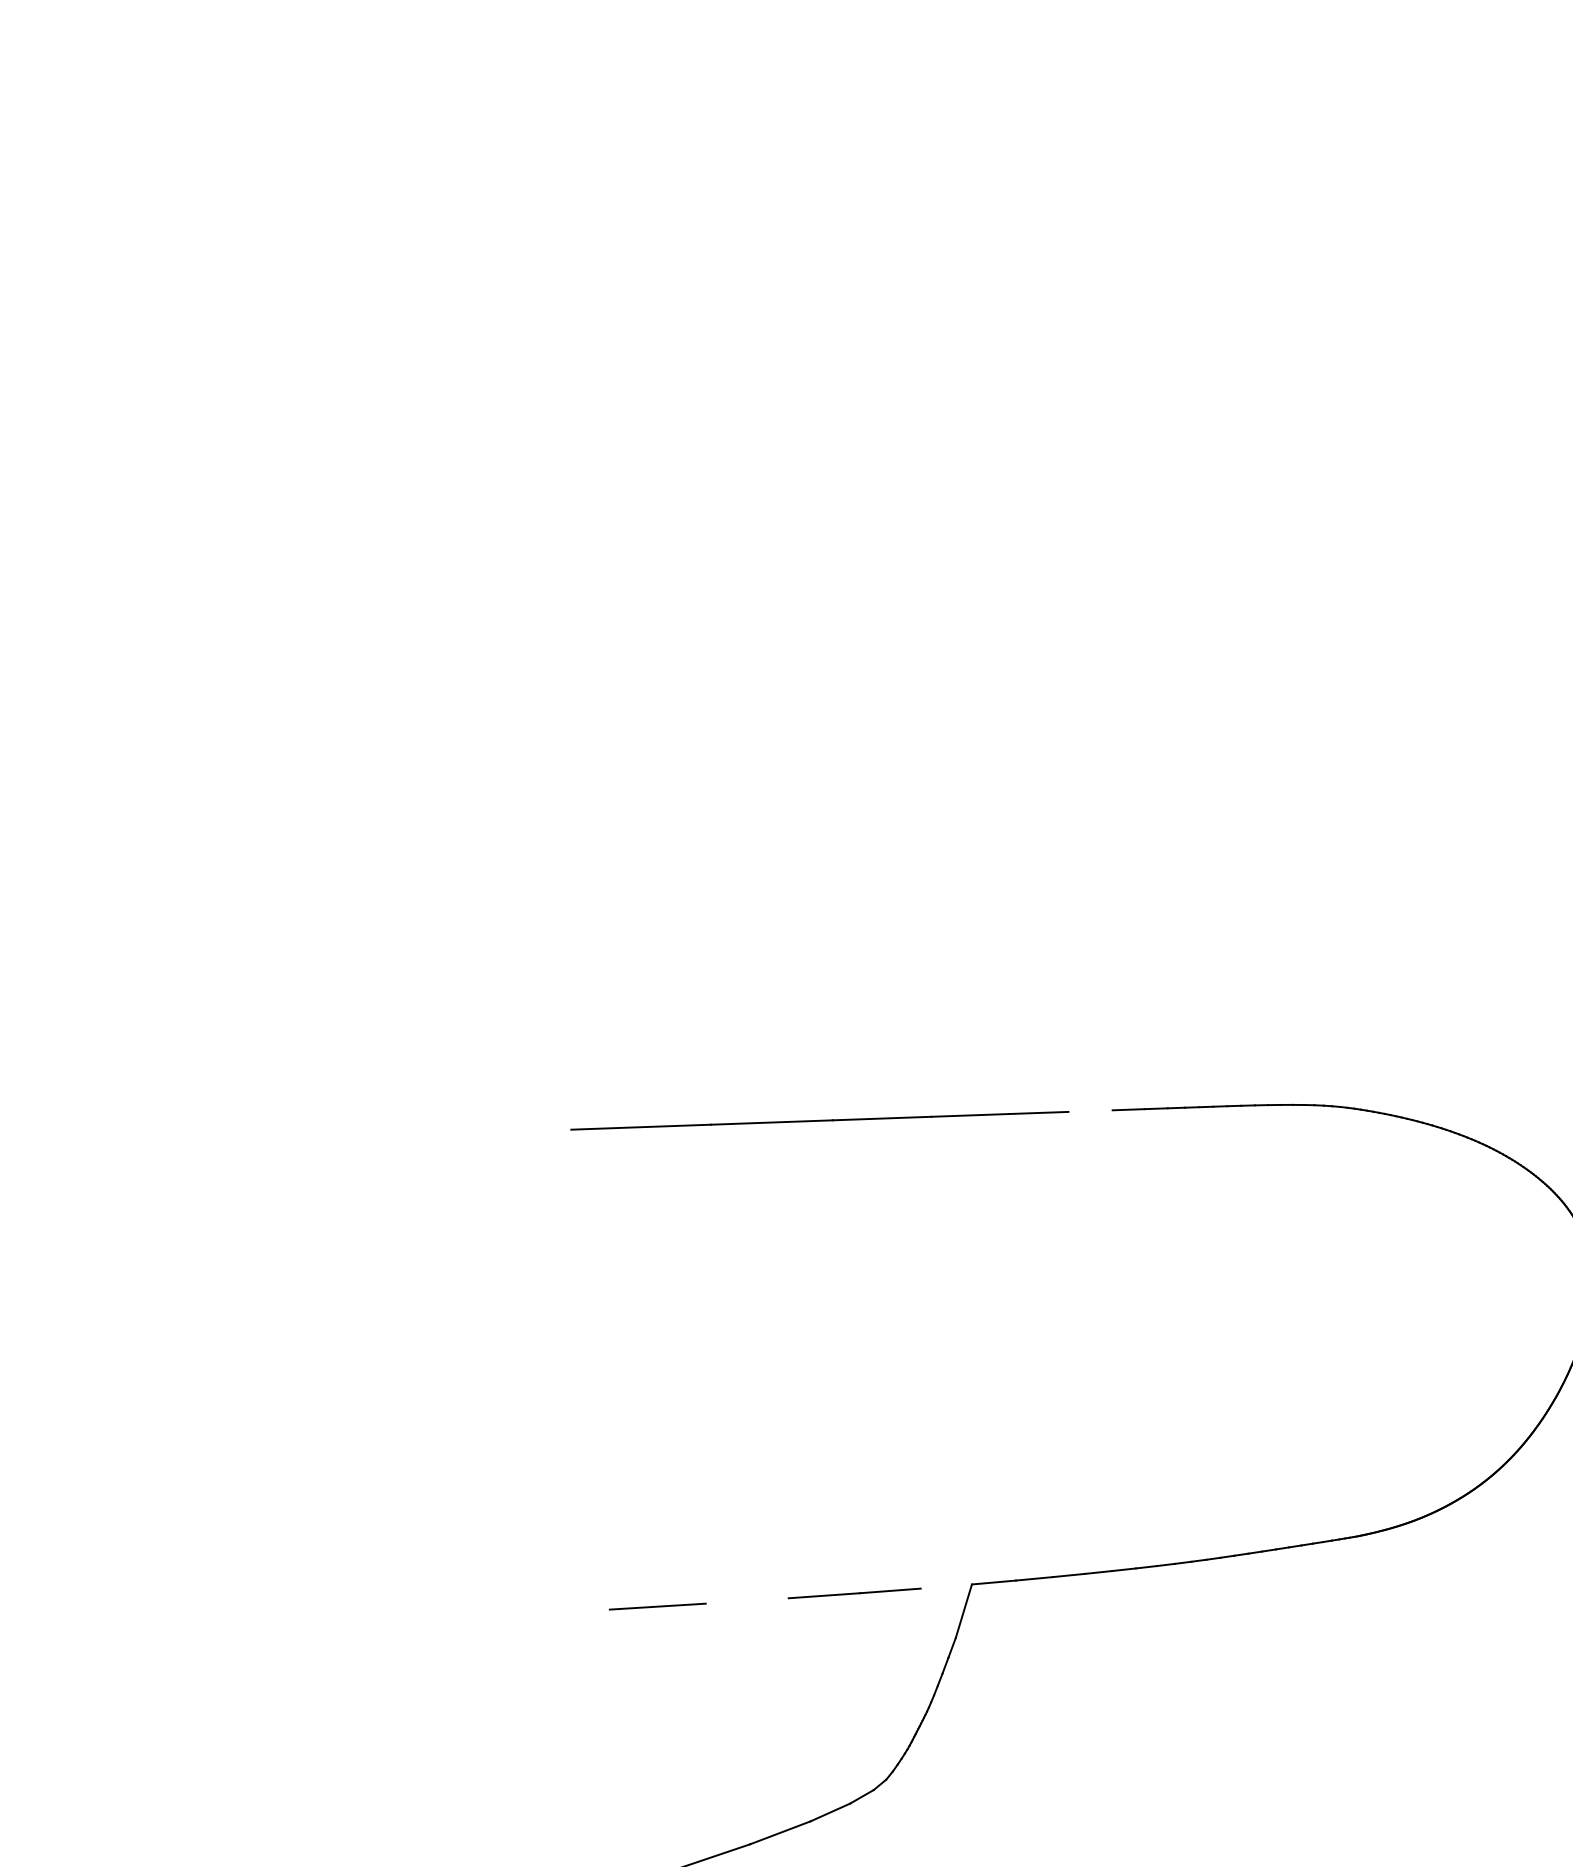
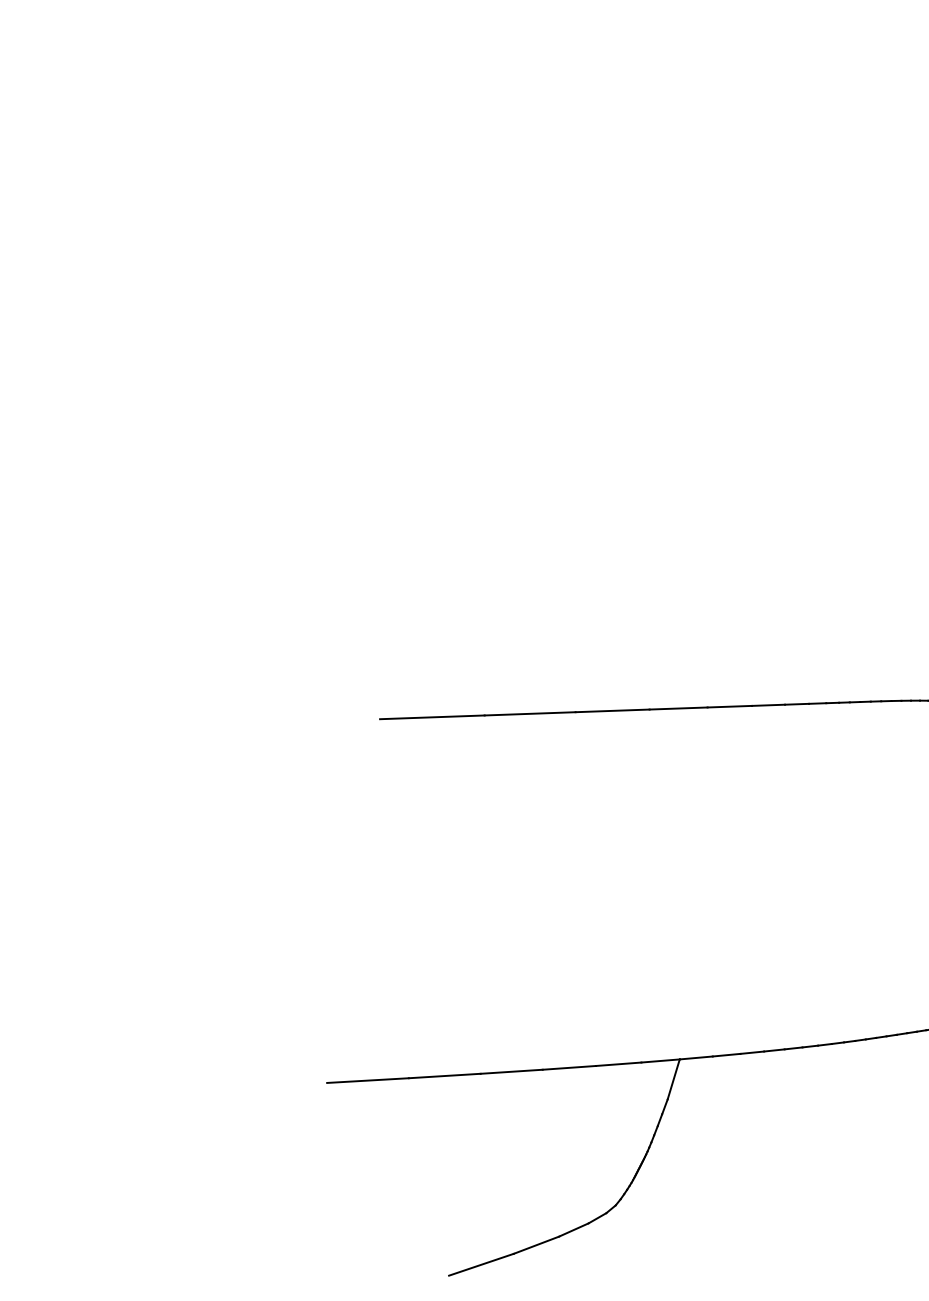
line: (1090, 1110) -> (768, 704), added
line: (946, 1586) -> (660, 1060), added
line: (746, 1600) -> (511, 1071), added
line: (554, 1612) -> (367, 1080), added

